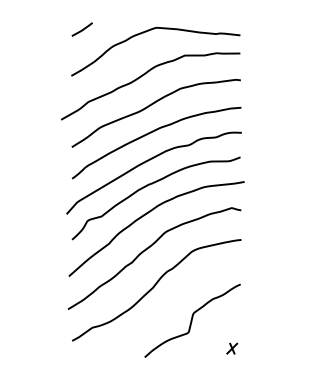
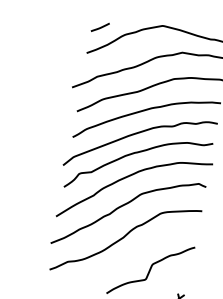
line: (81, 29) -> (99, 27), moved

